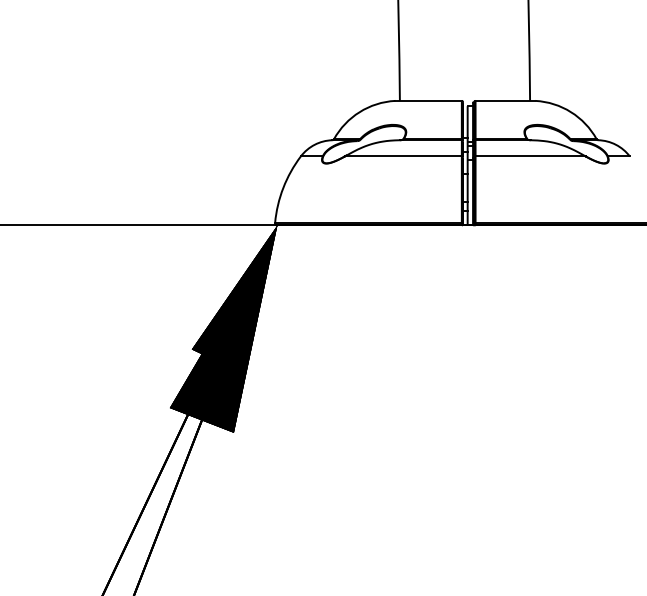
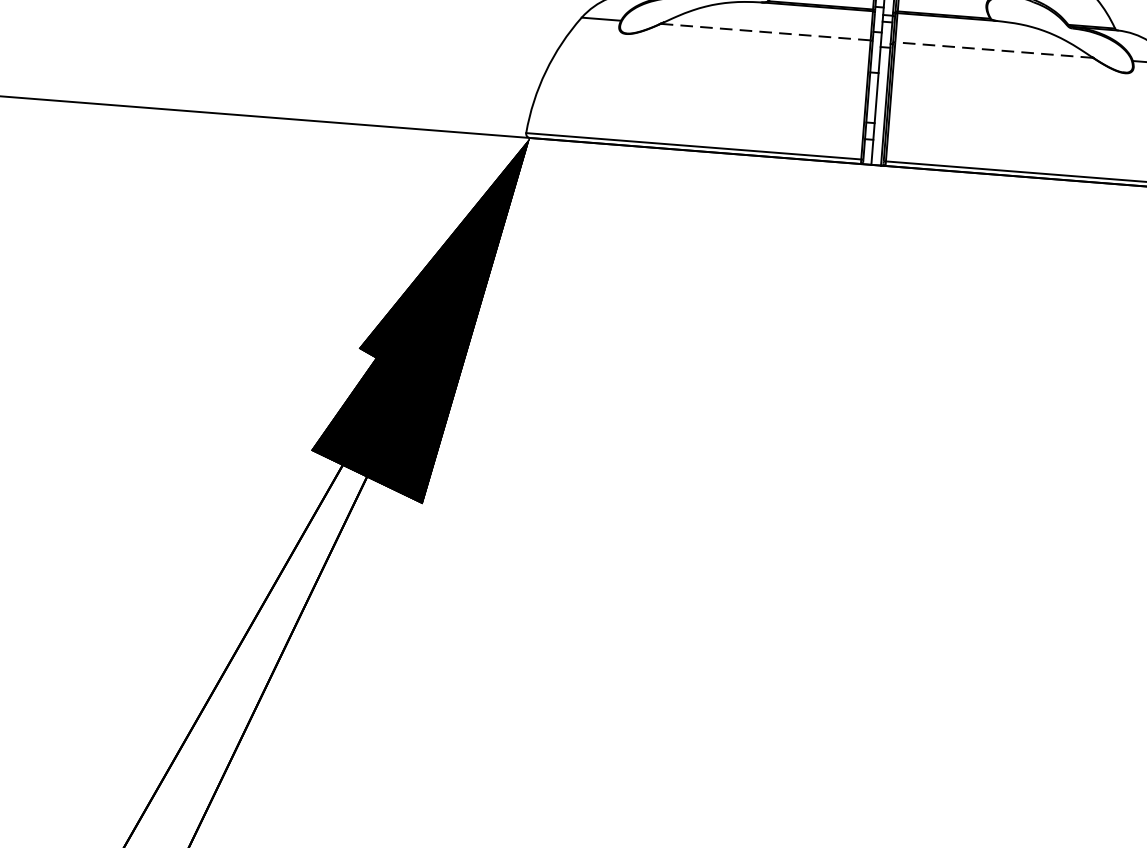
line: (402, 156) -> (764, 32), solid -> dashed
line: (530, 156) -> (993, 50), solid -> dashed

